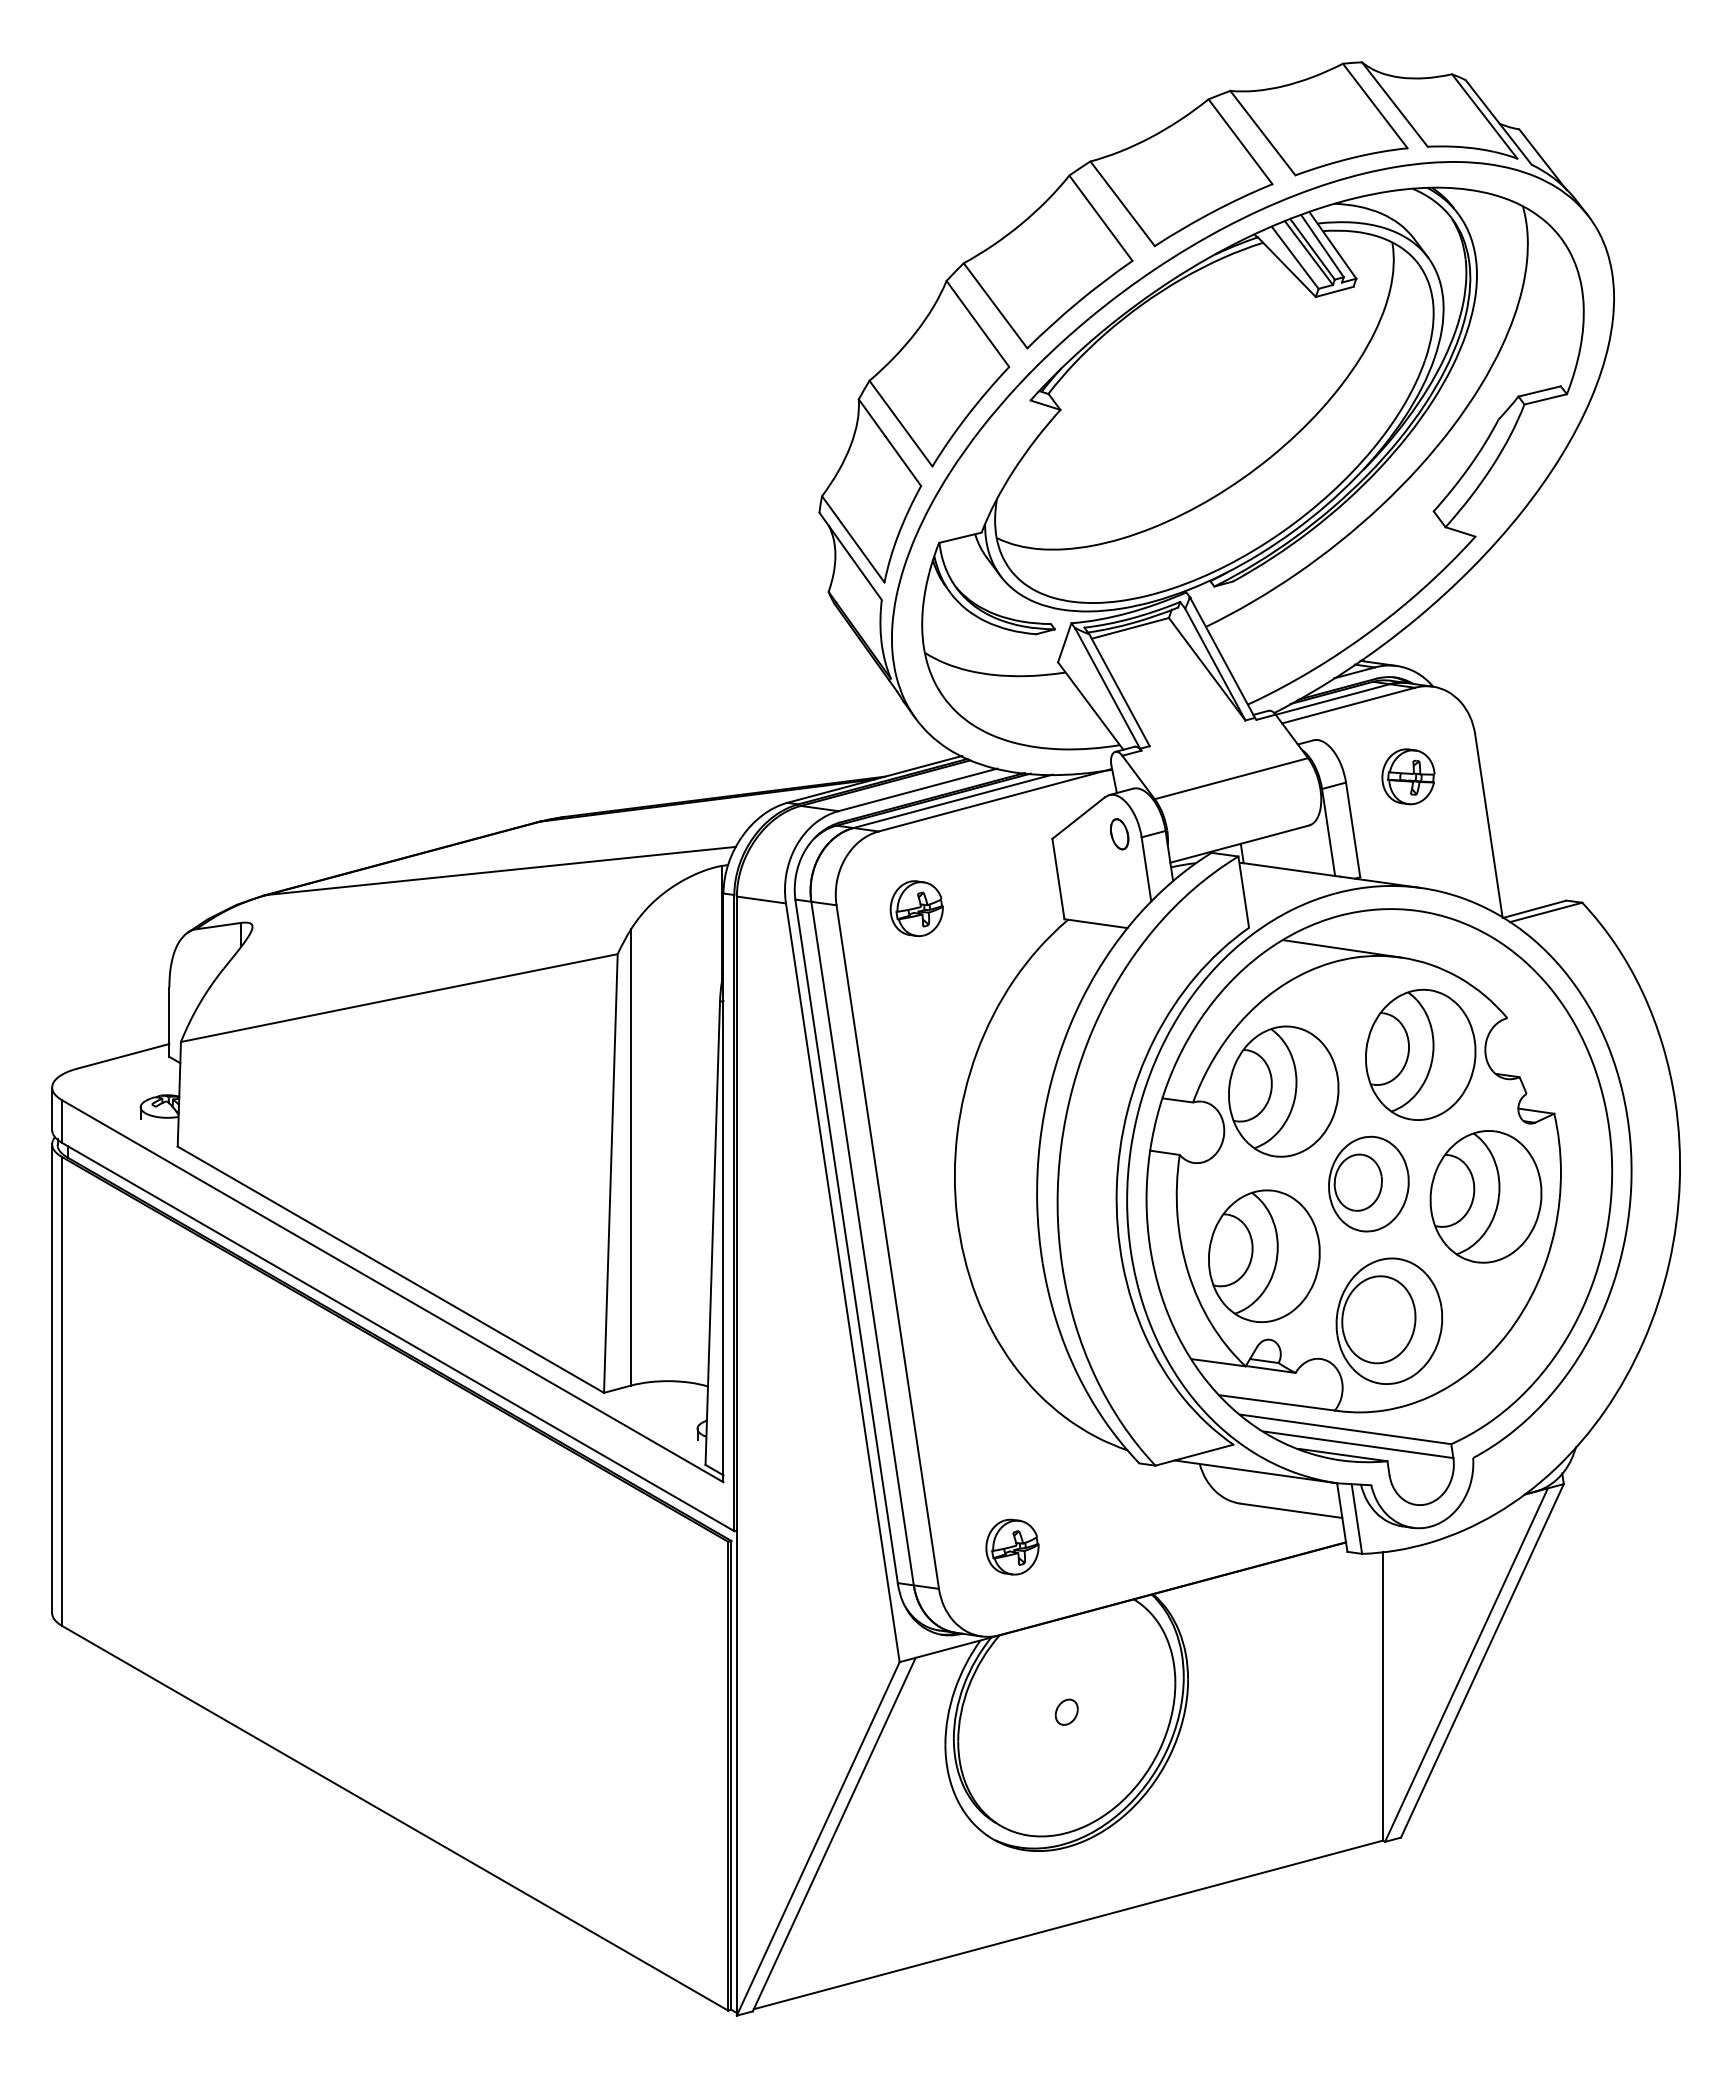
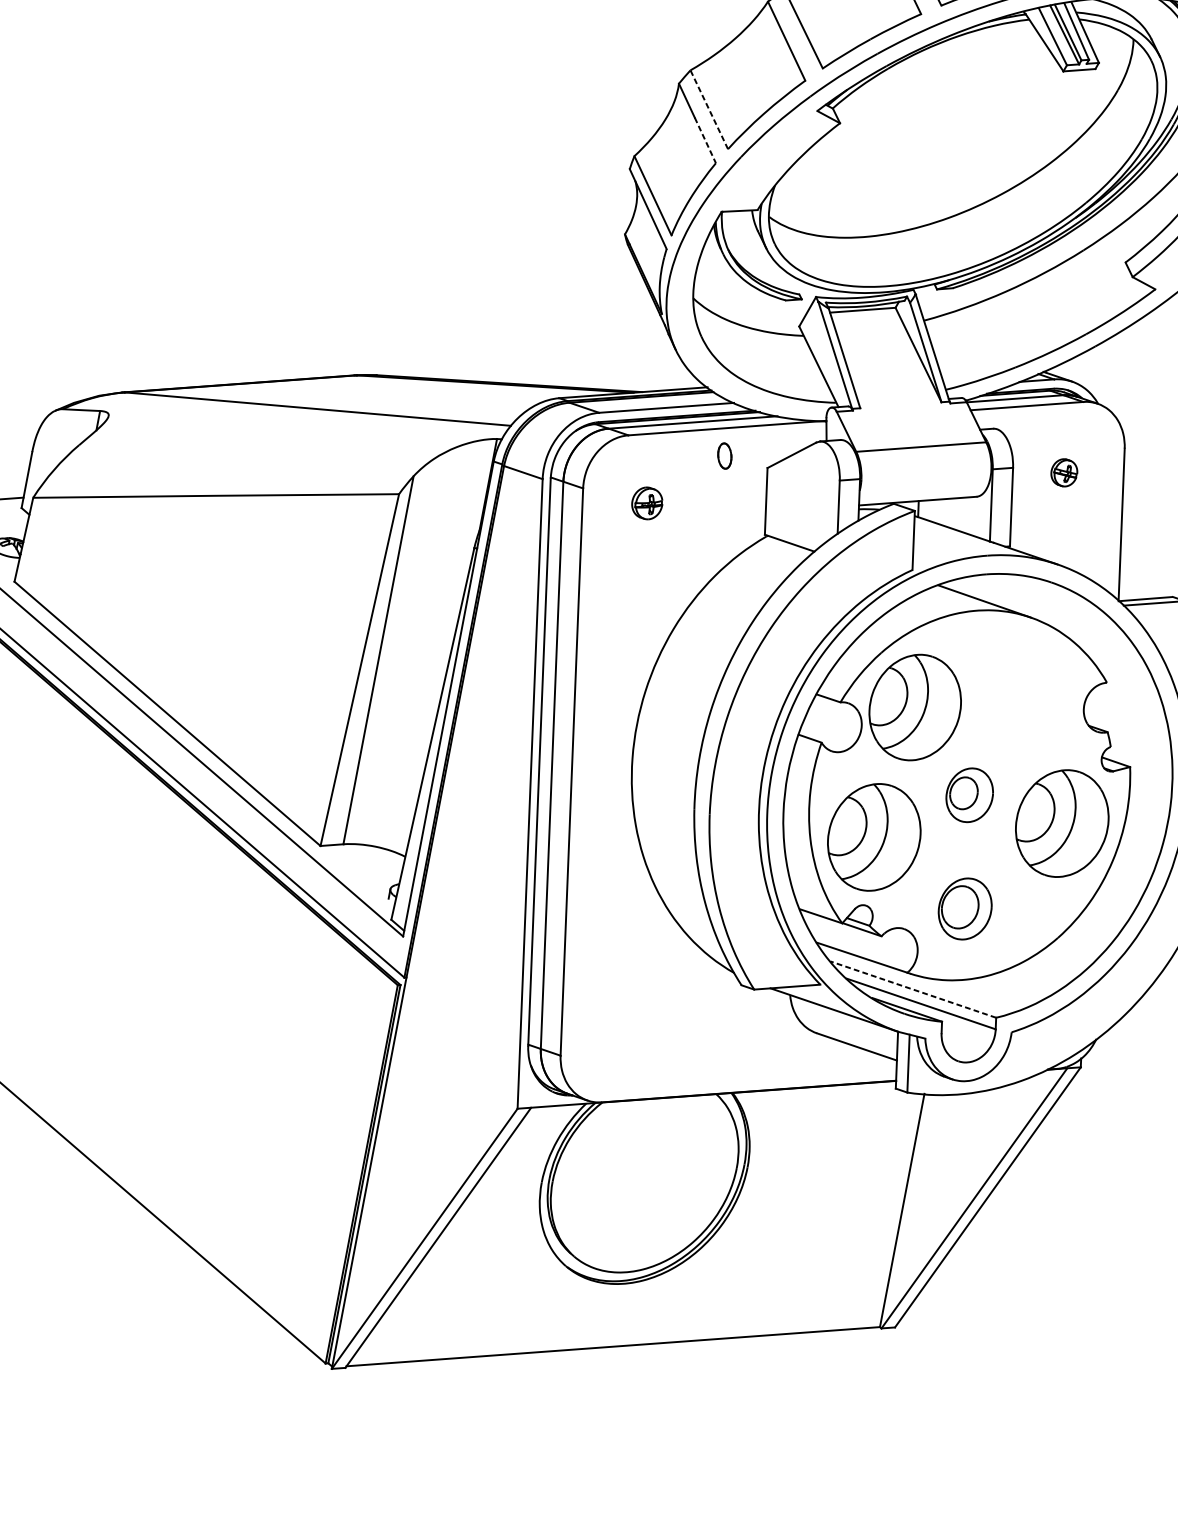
line: (900, 423) -> (708, 109), solid -> dashed
line: (903, 461) -> (705, 140), solid -> dashed
part: (1408, 776) -> (1064, 472), size x0.6
part: (1119, 834) -> (724, 456), moved
part: (916, 908) -> (647, 503), size x0.7
part: (1420, 1054) -> (1031, 698), removed
part: (1368, 1183) -> (969, 794), size x0.7
part: (1389, 1320) -> (965, 908), size x0.6
line: (1345, 1429) -> (913, 989), solid -> dashed
part: (1012, 1546) -> (626, 1032), removed
part: (1066, 1711) -> (644, 1174), removed

